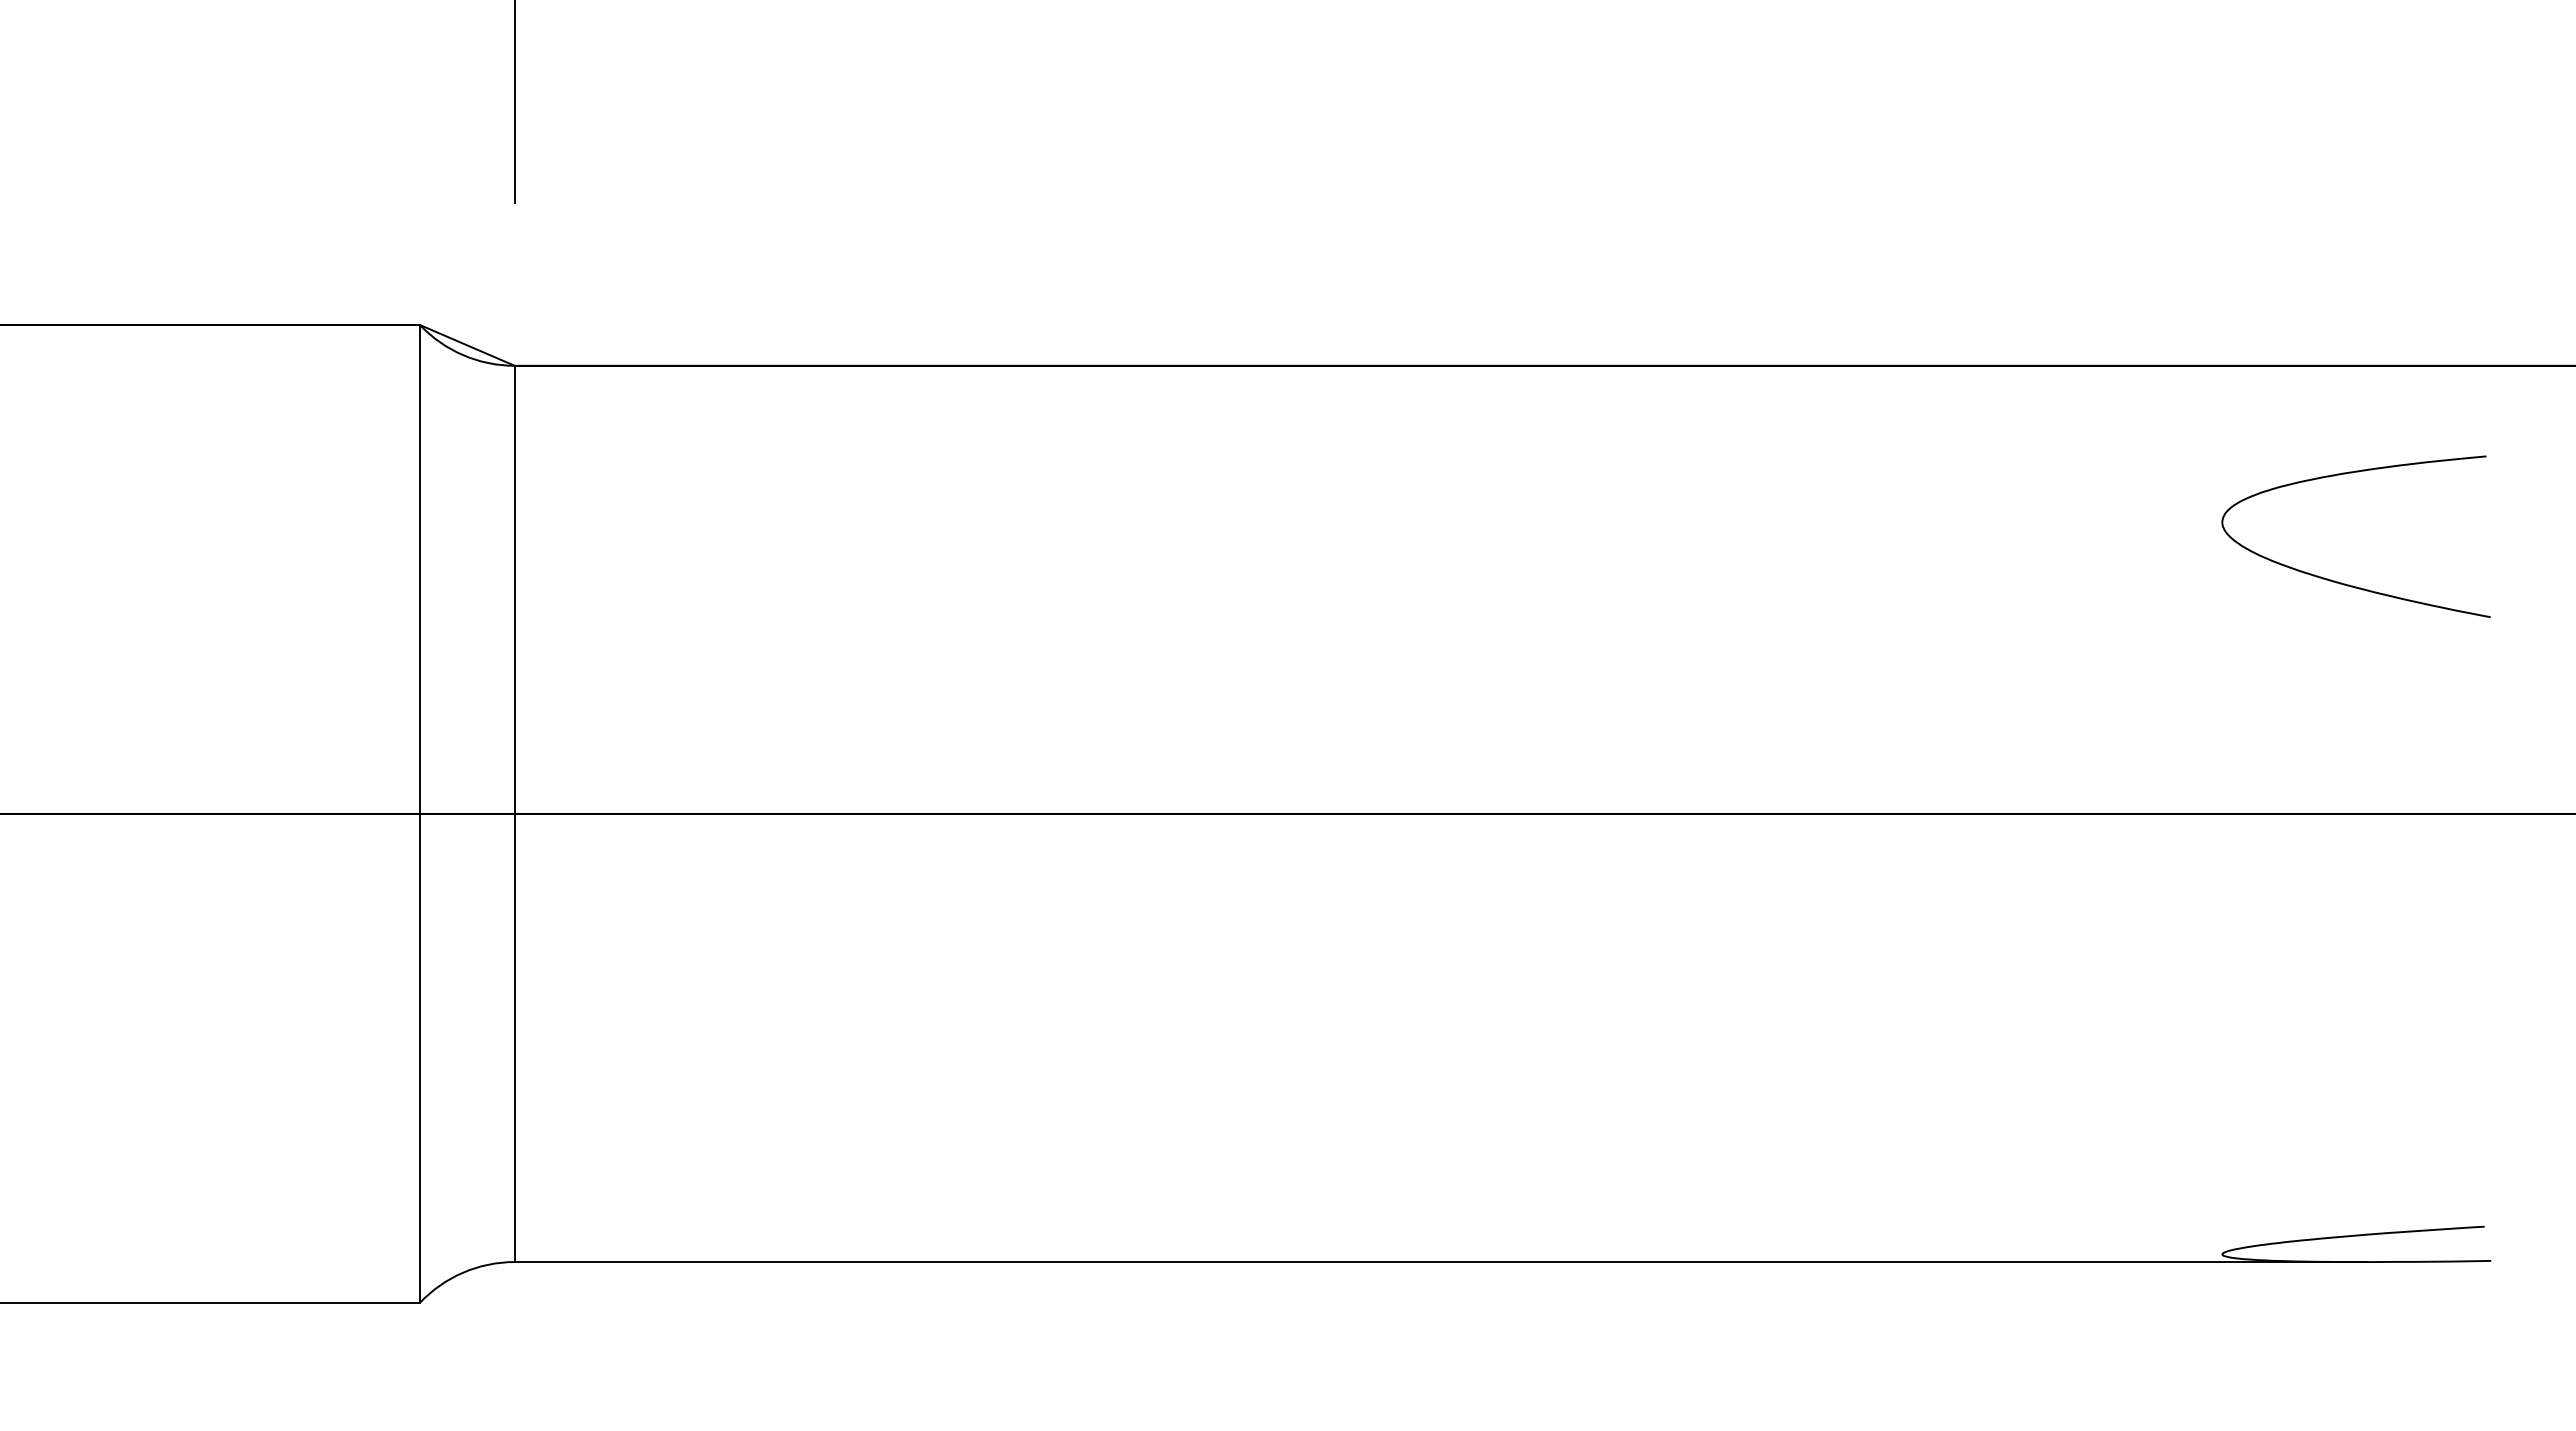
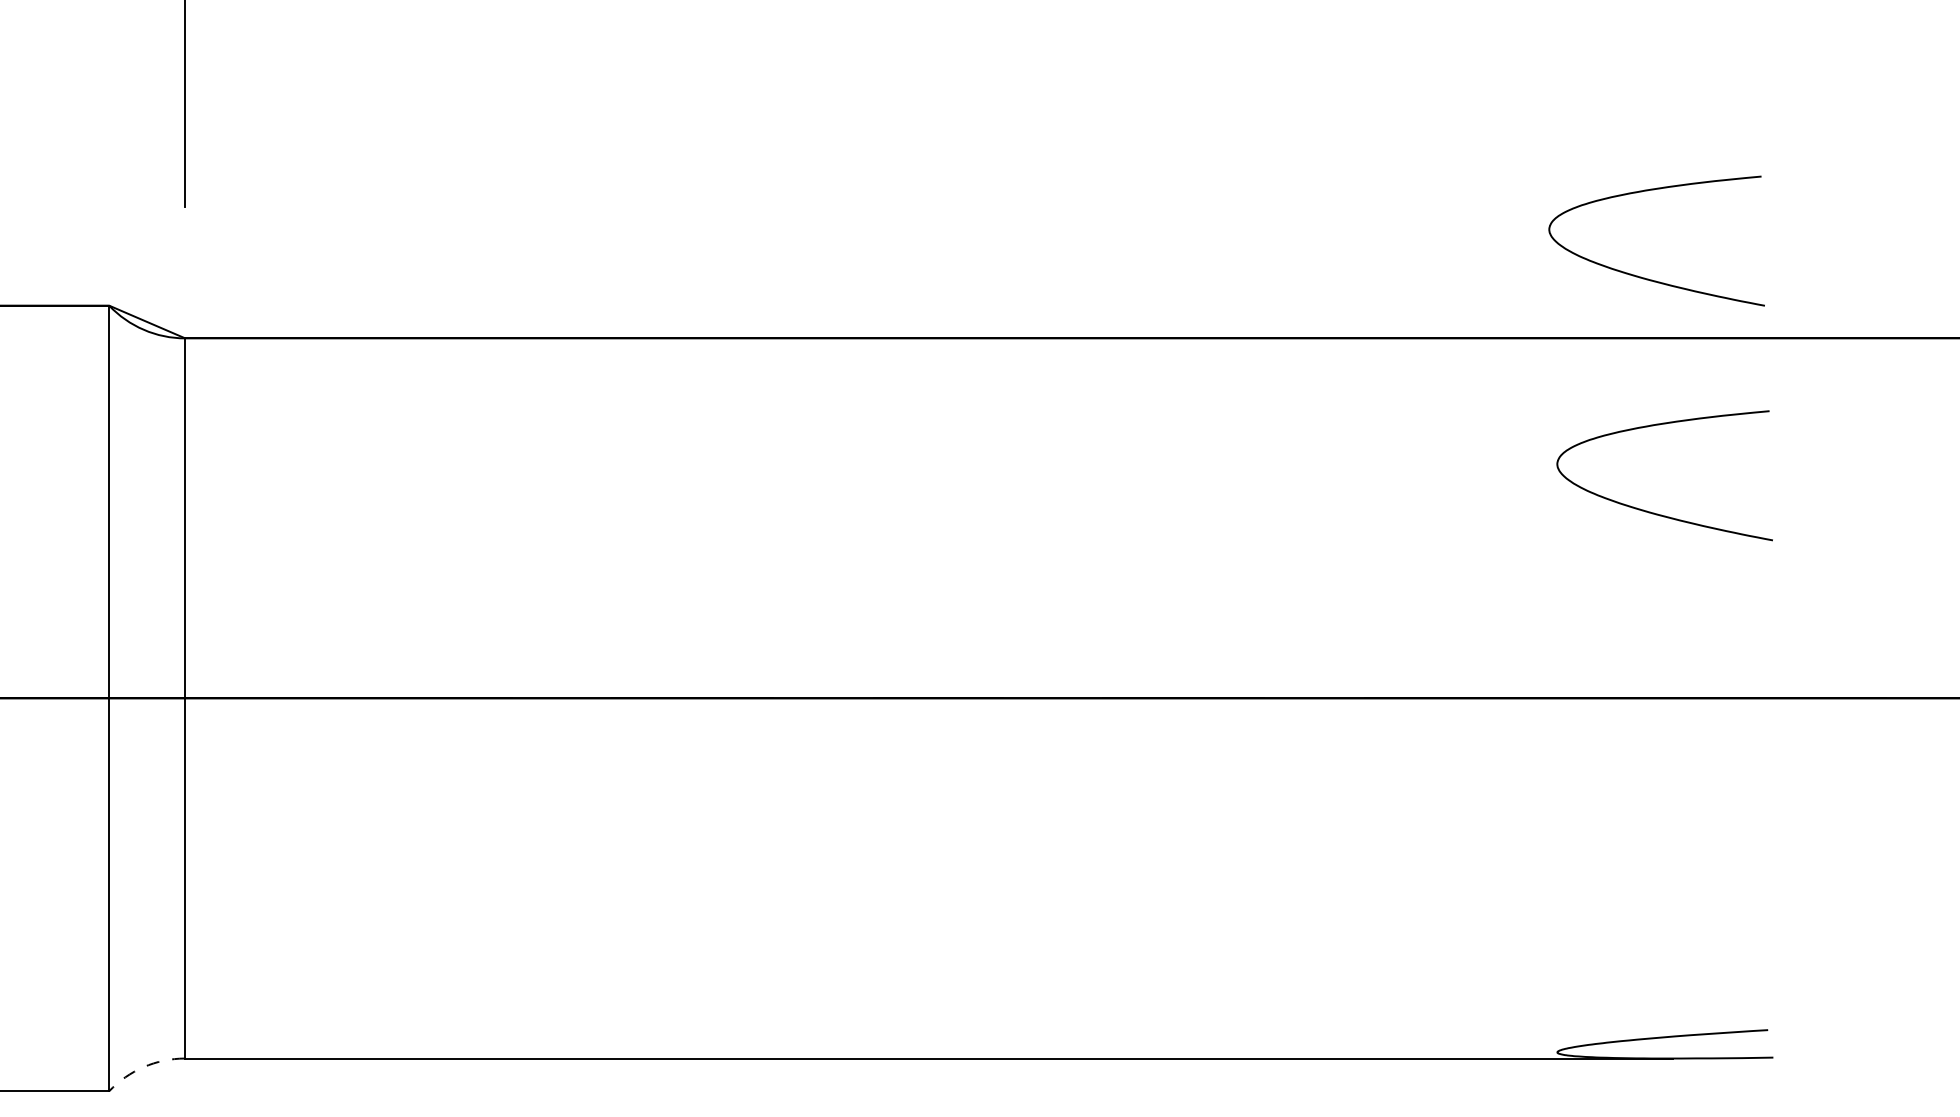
curve: (2335, 291) -> (1648, 278), added
arc: (463, 1272) -> (144, 1066), solid -> dashed

